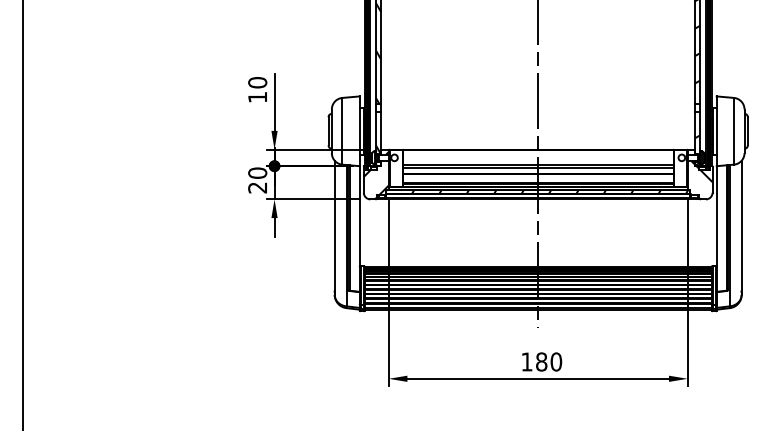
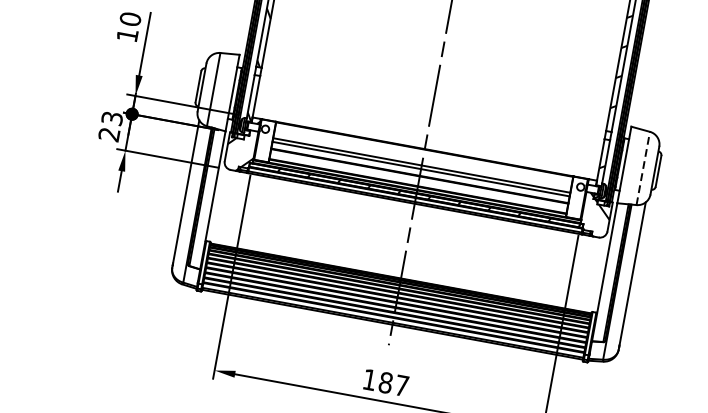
line: (733, 130) -> (642, 167), solid -> dashed
text: (257, 172) -> (112, 117), 20 -> 23
text: (556, 361) -> (402, 385), 180 -> 187

